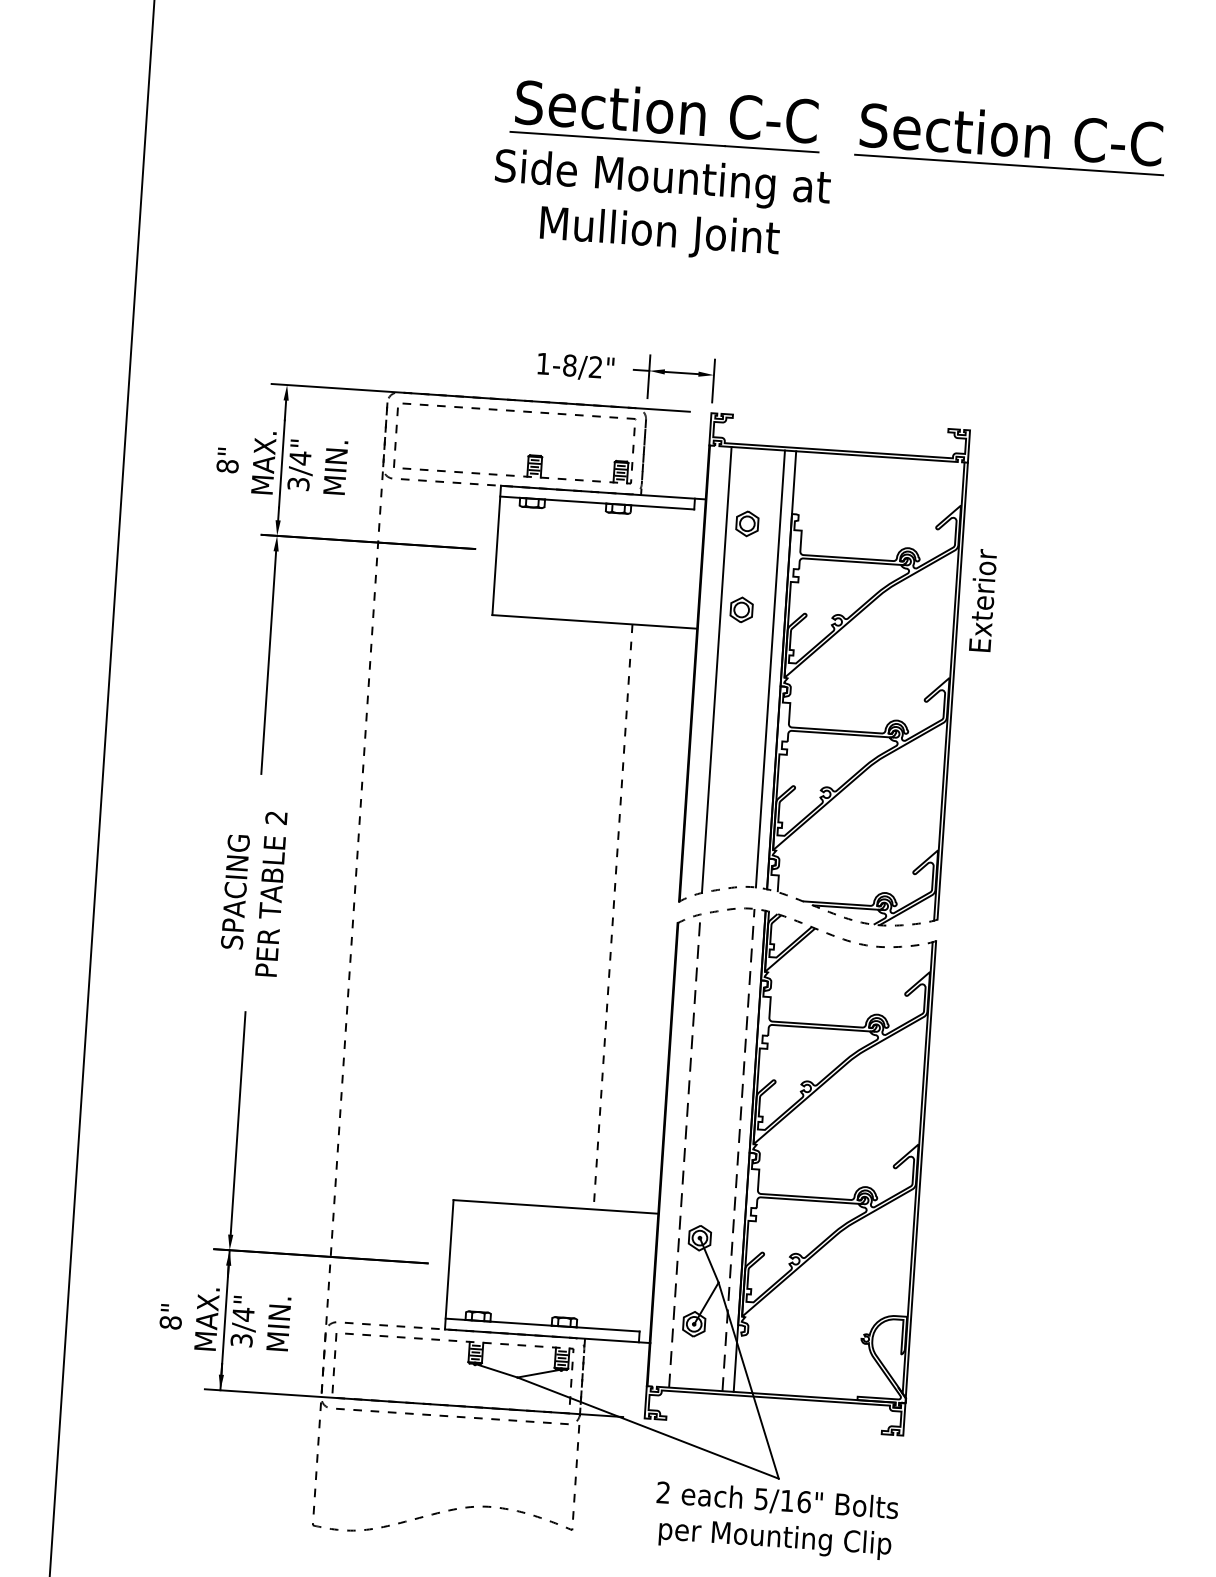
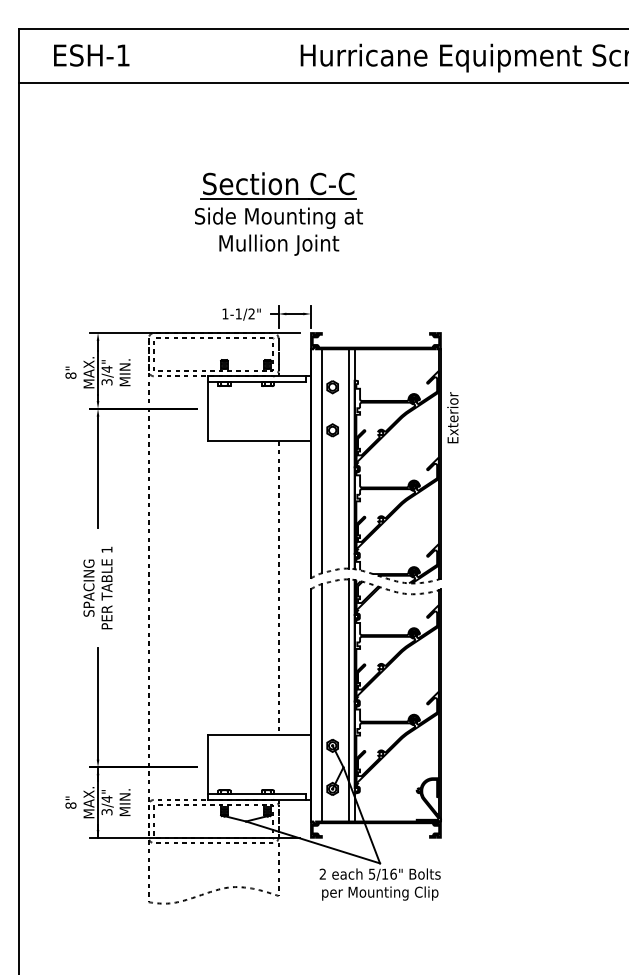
part: (1010, 137) -> (451, 185), removed
text: (569, 364) -> (238, 313), 1-8/2" -> 1-1/2"
text: (275, 817) -> (106, 549), 2 -> 1
line: (739, 1148) -> (349, 699), dashed -> solid
line: (685, 1150) -> (322, 702), dashed -> solid

